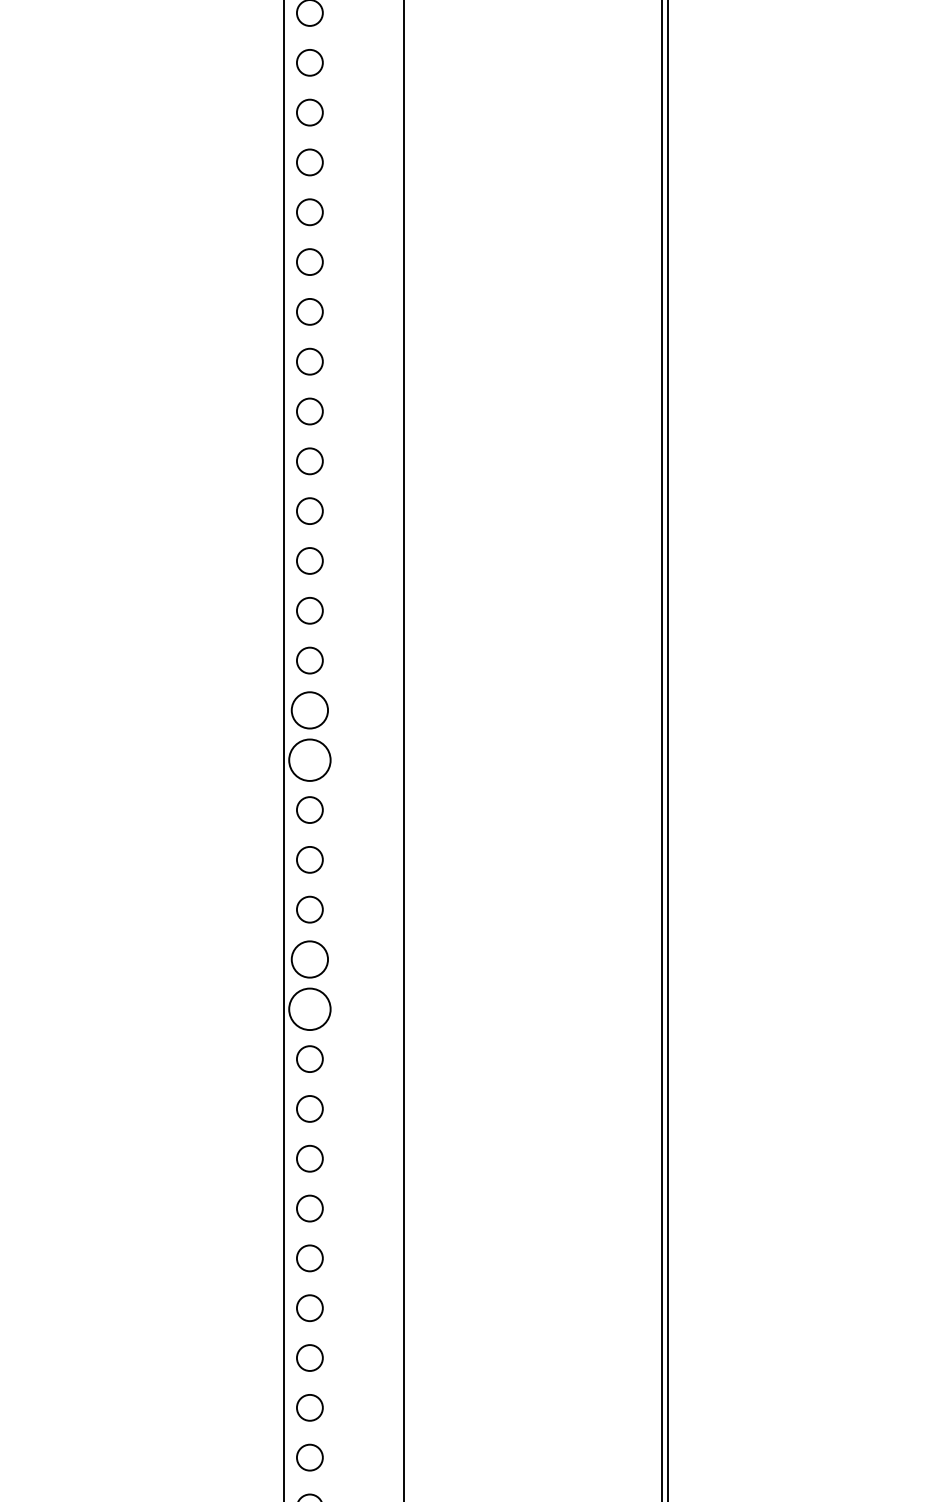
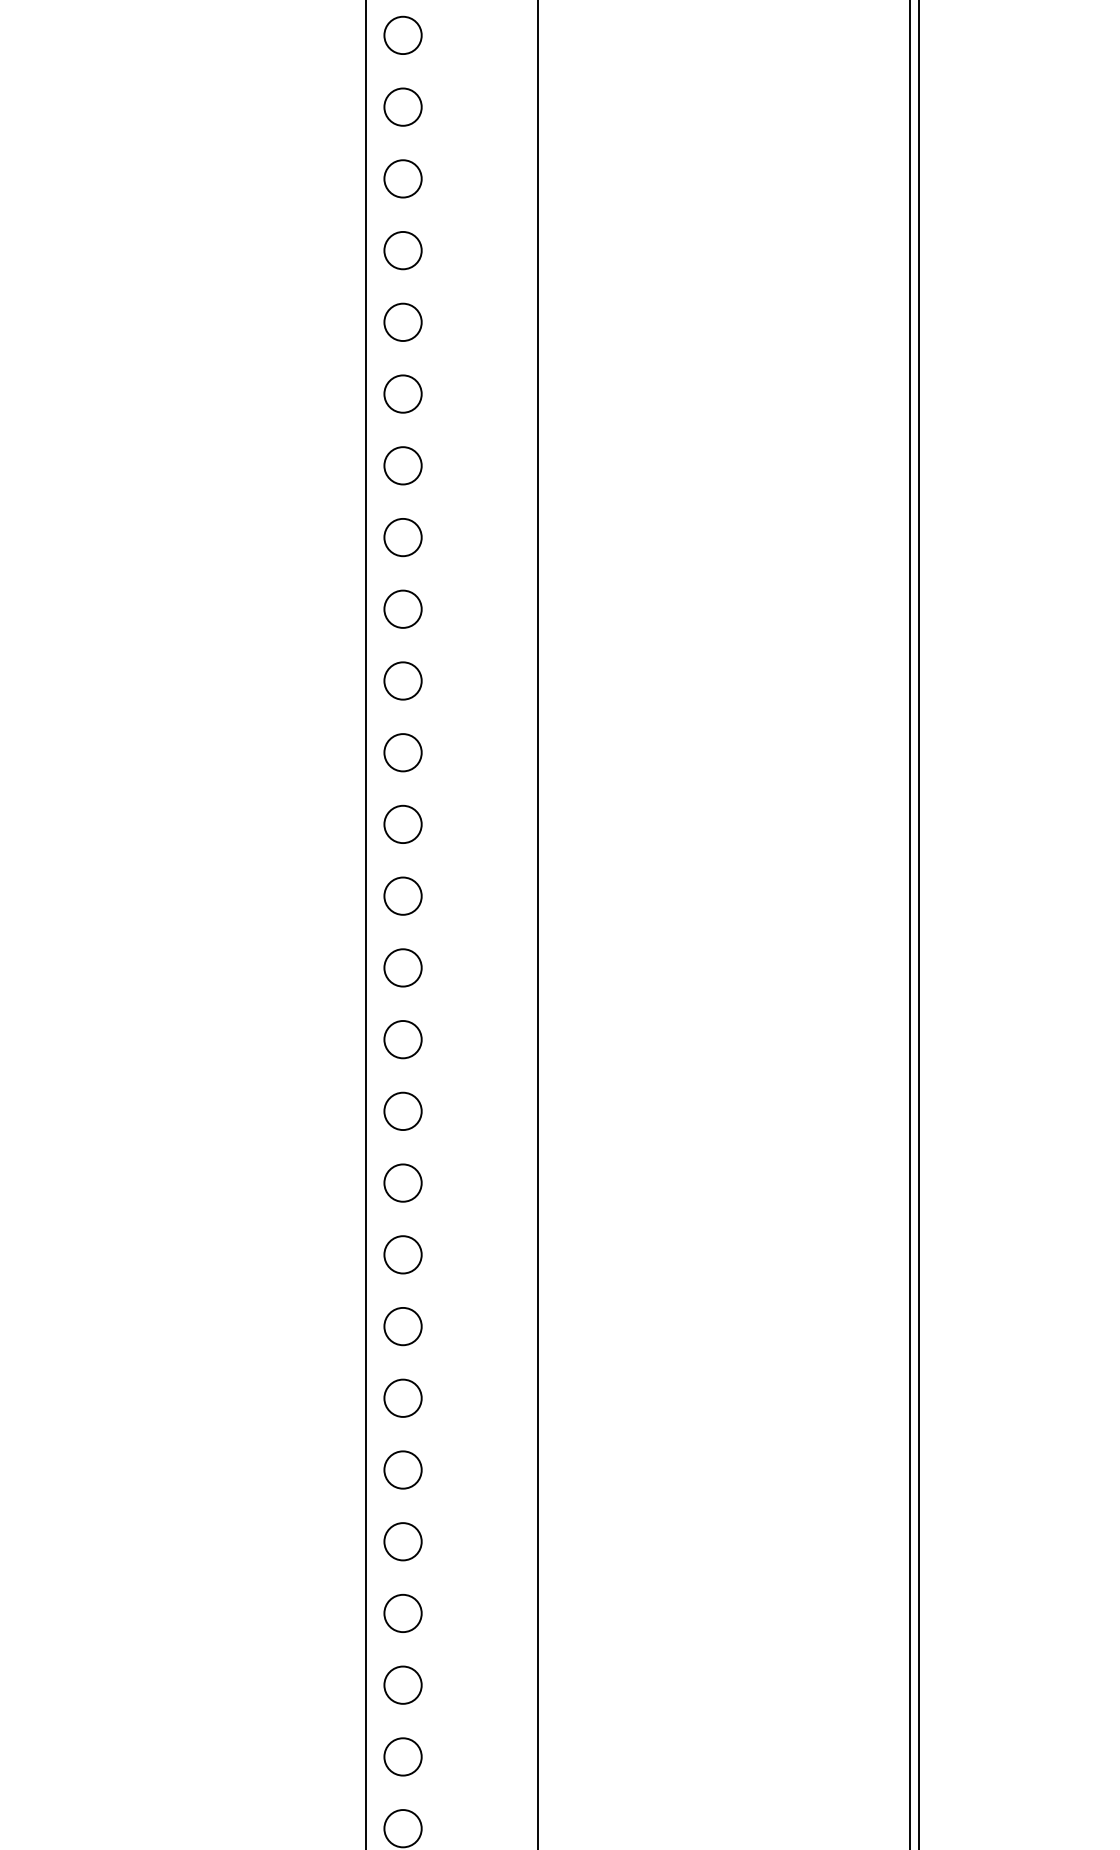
circle: (309, 710) -> (402, 968), size x0.71
circle: (309, 760) -> (402, 1040), size x0.62
circle: (309, 959) -> (402, 1326), size x0.71
circle: (309, 1009) -> (402, 1398), size x0.62

